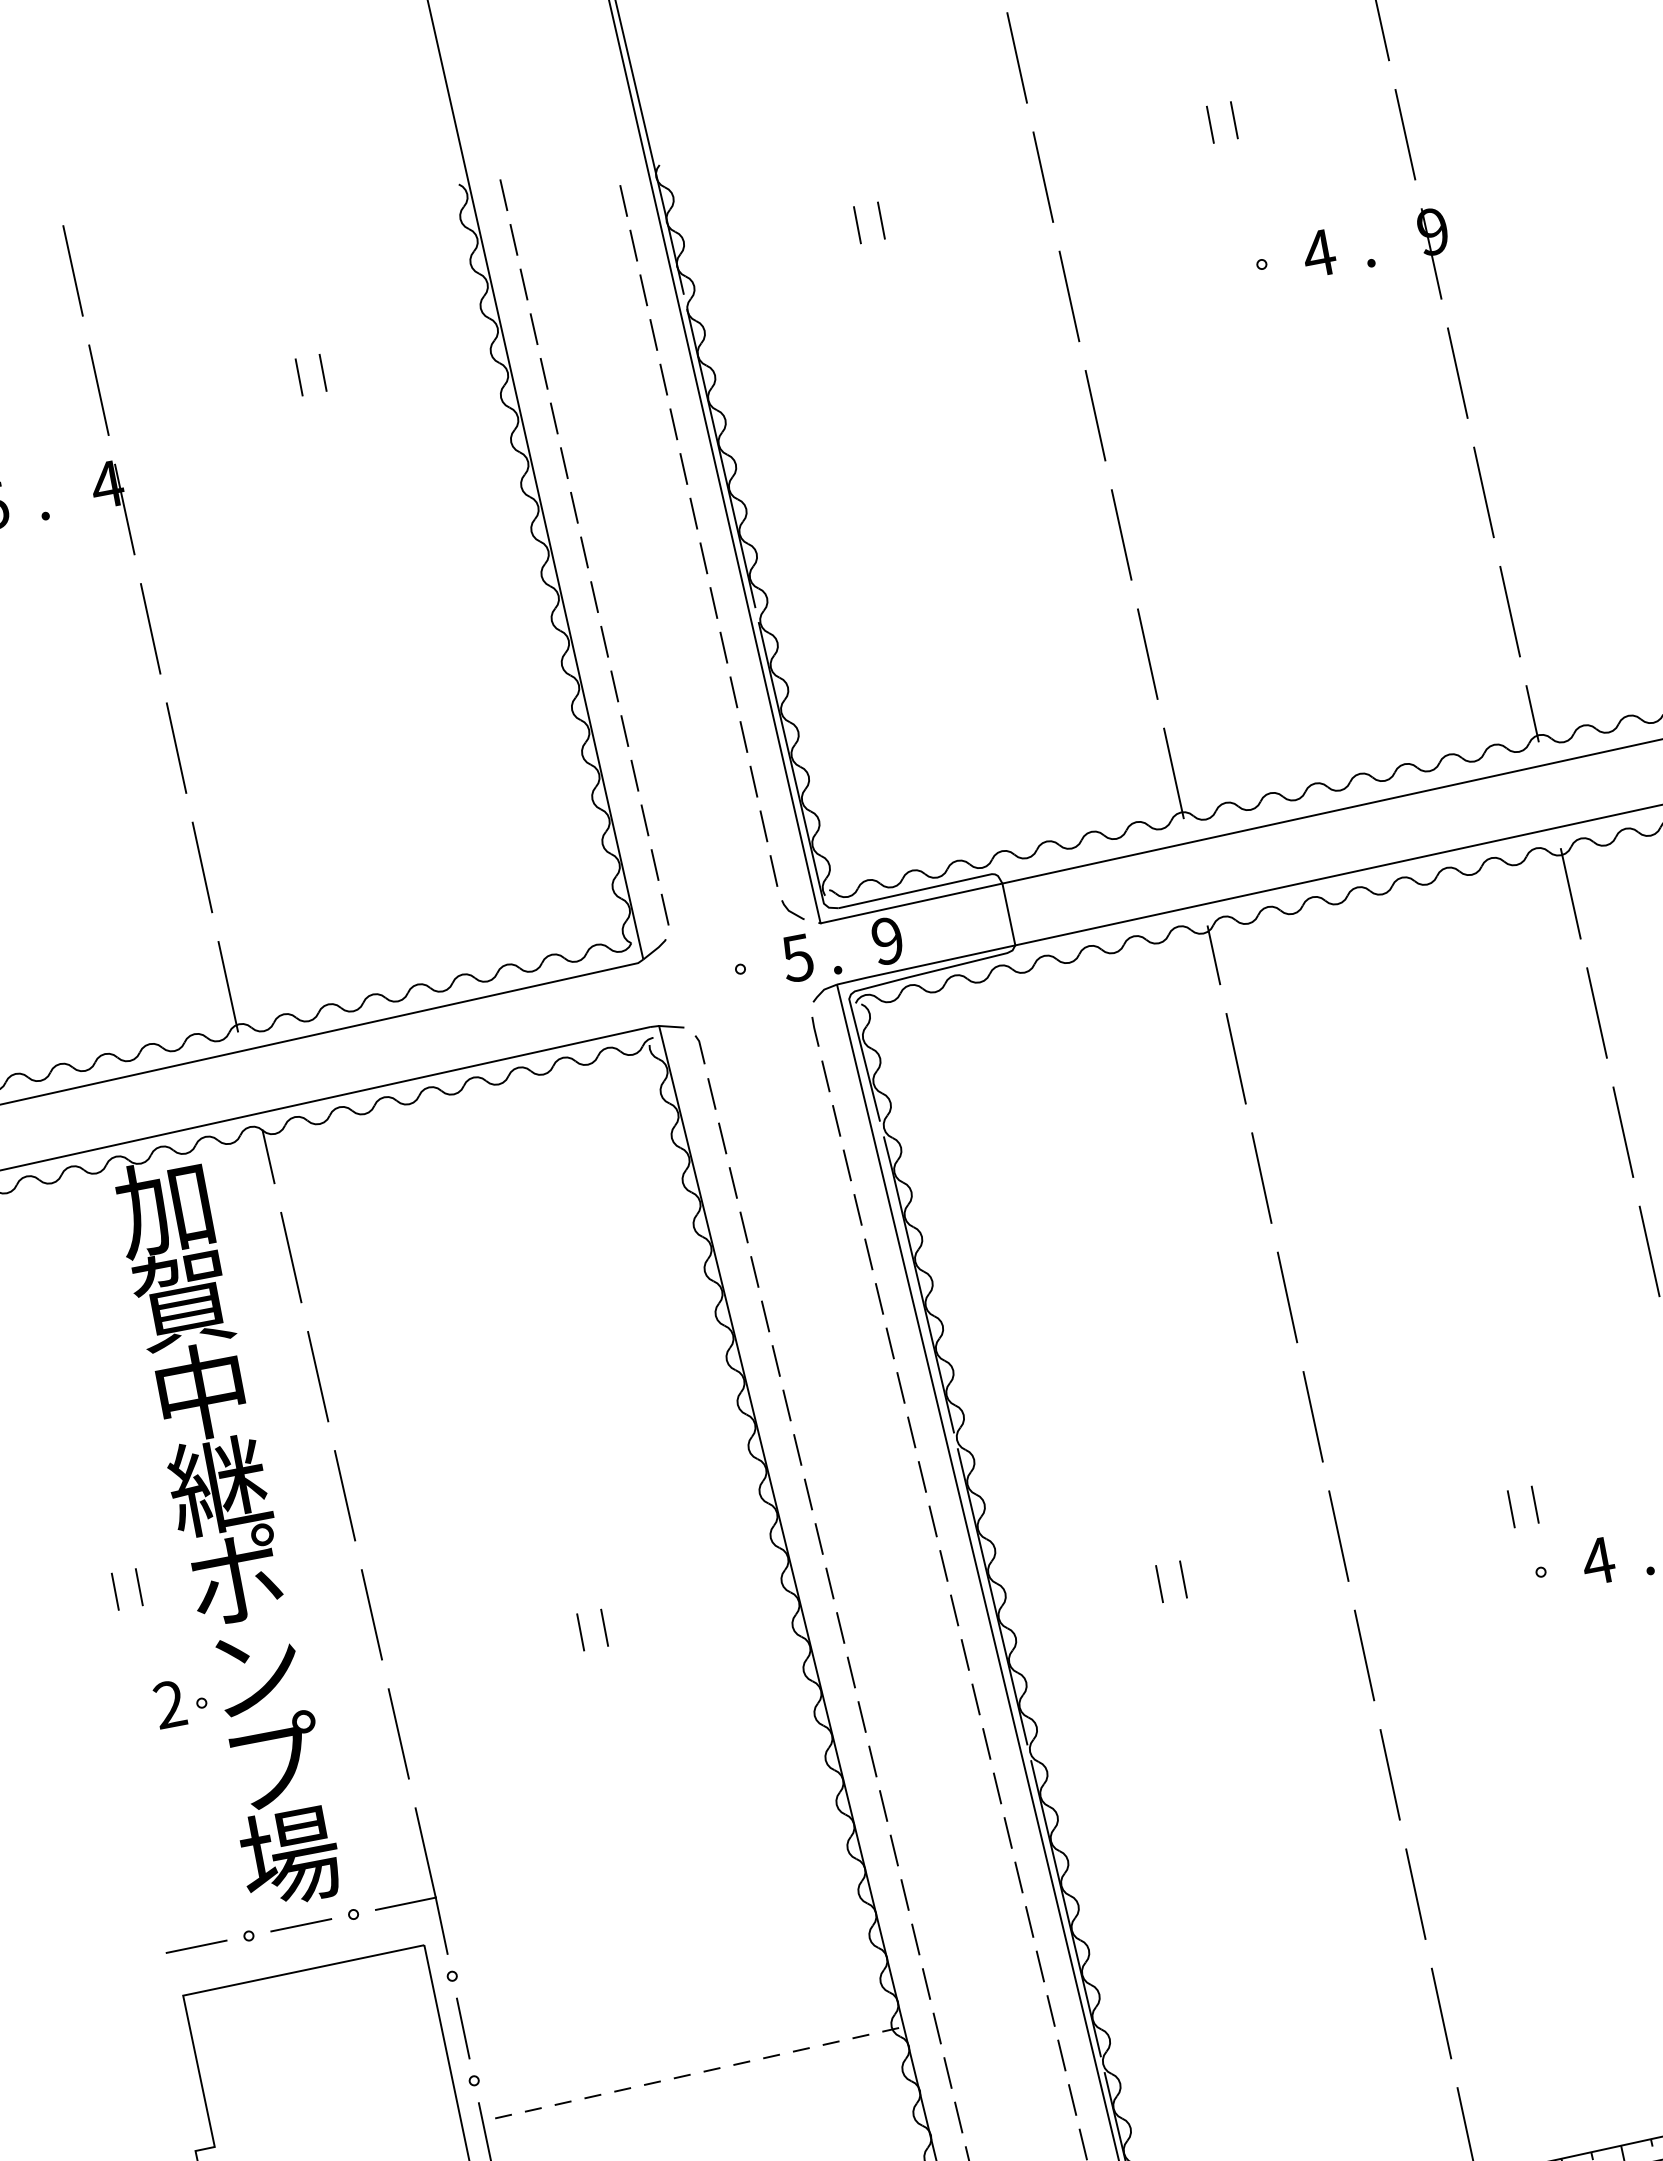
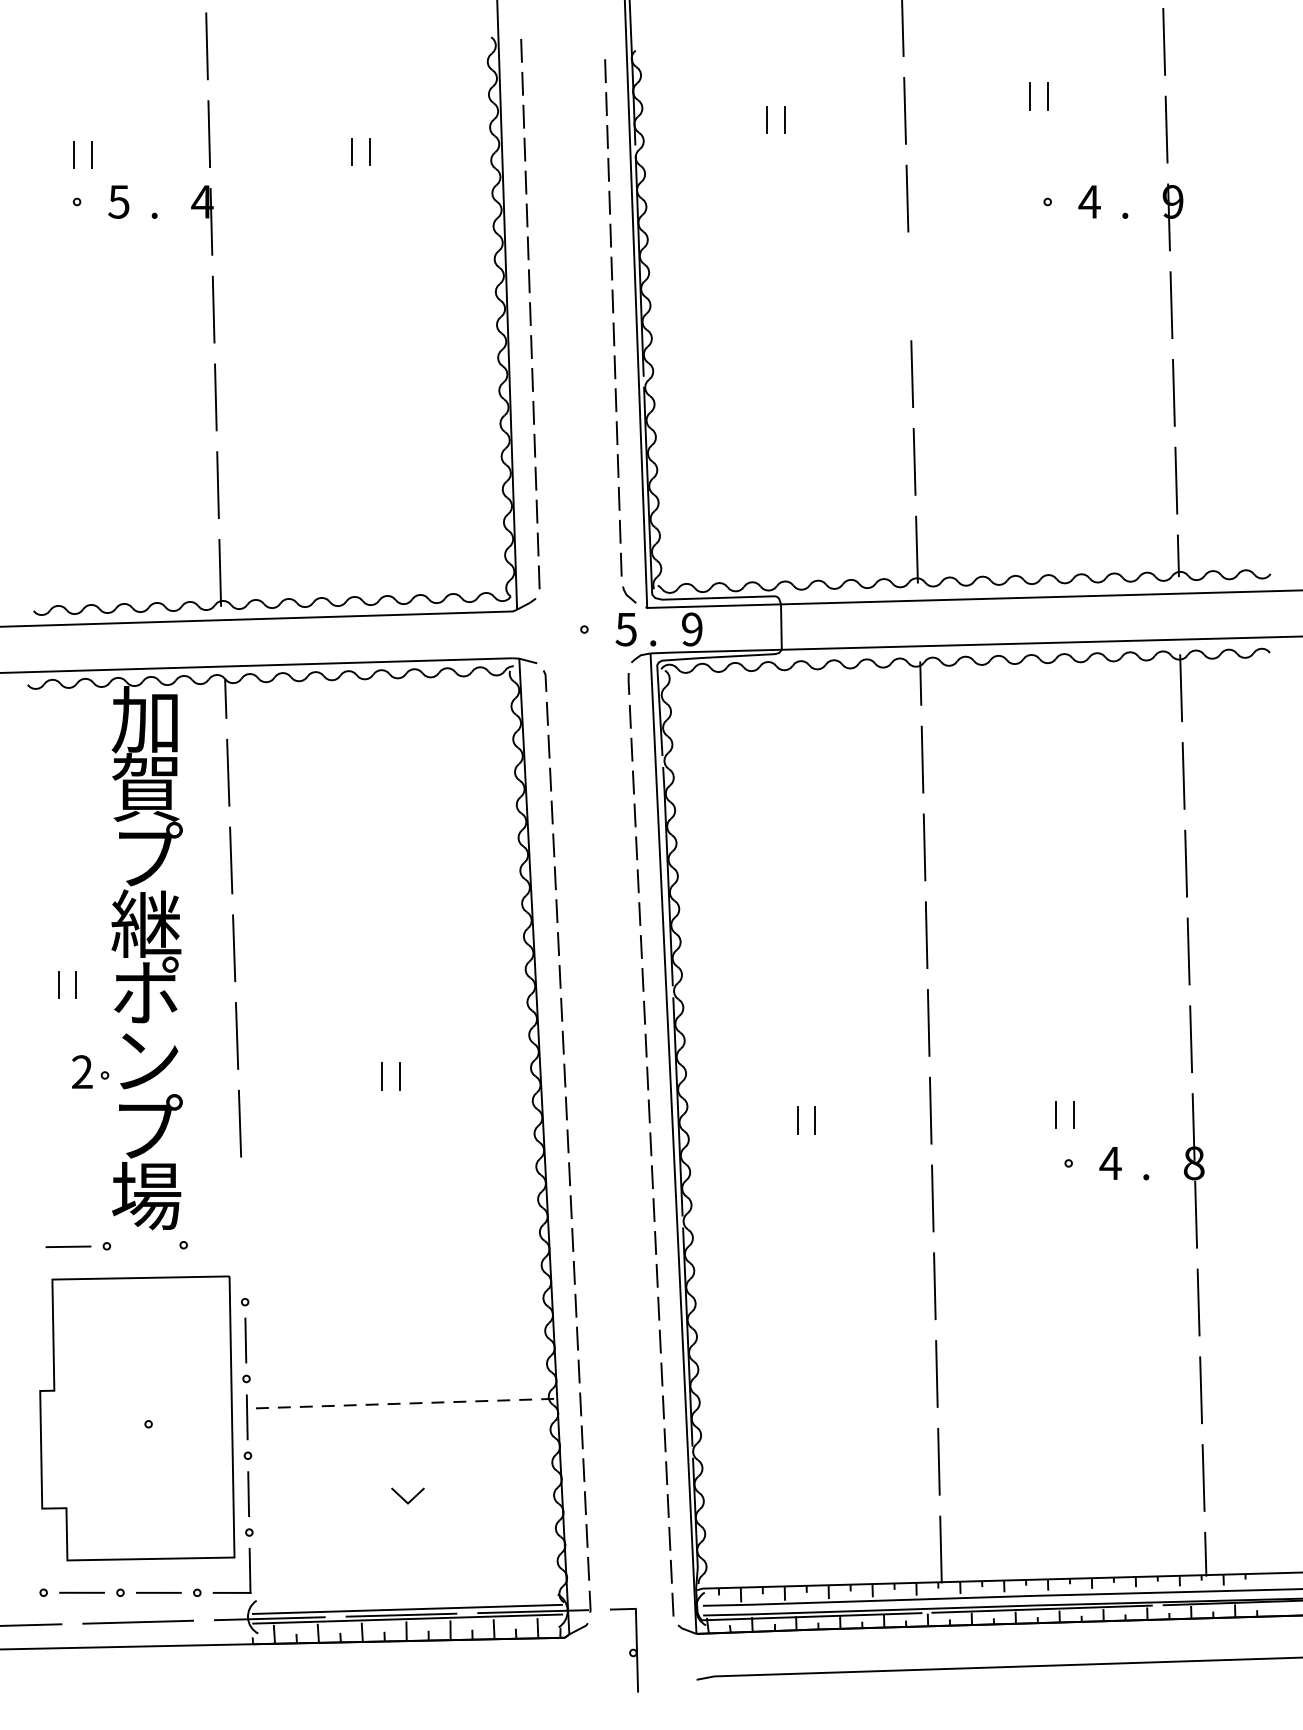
line: (1095, 415) -> (909, 286), removed
text: (205, 1391) -> (149, 855), 中 -> プ
part: (406, 1902) -> (222, 1243), removed
line: (301, 1924) -> (145, 1245), removed

